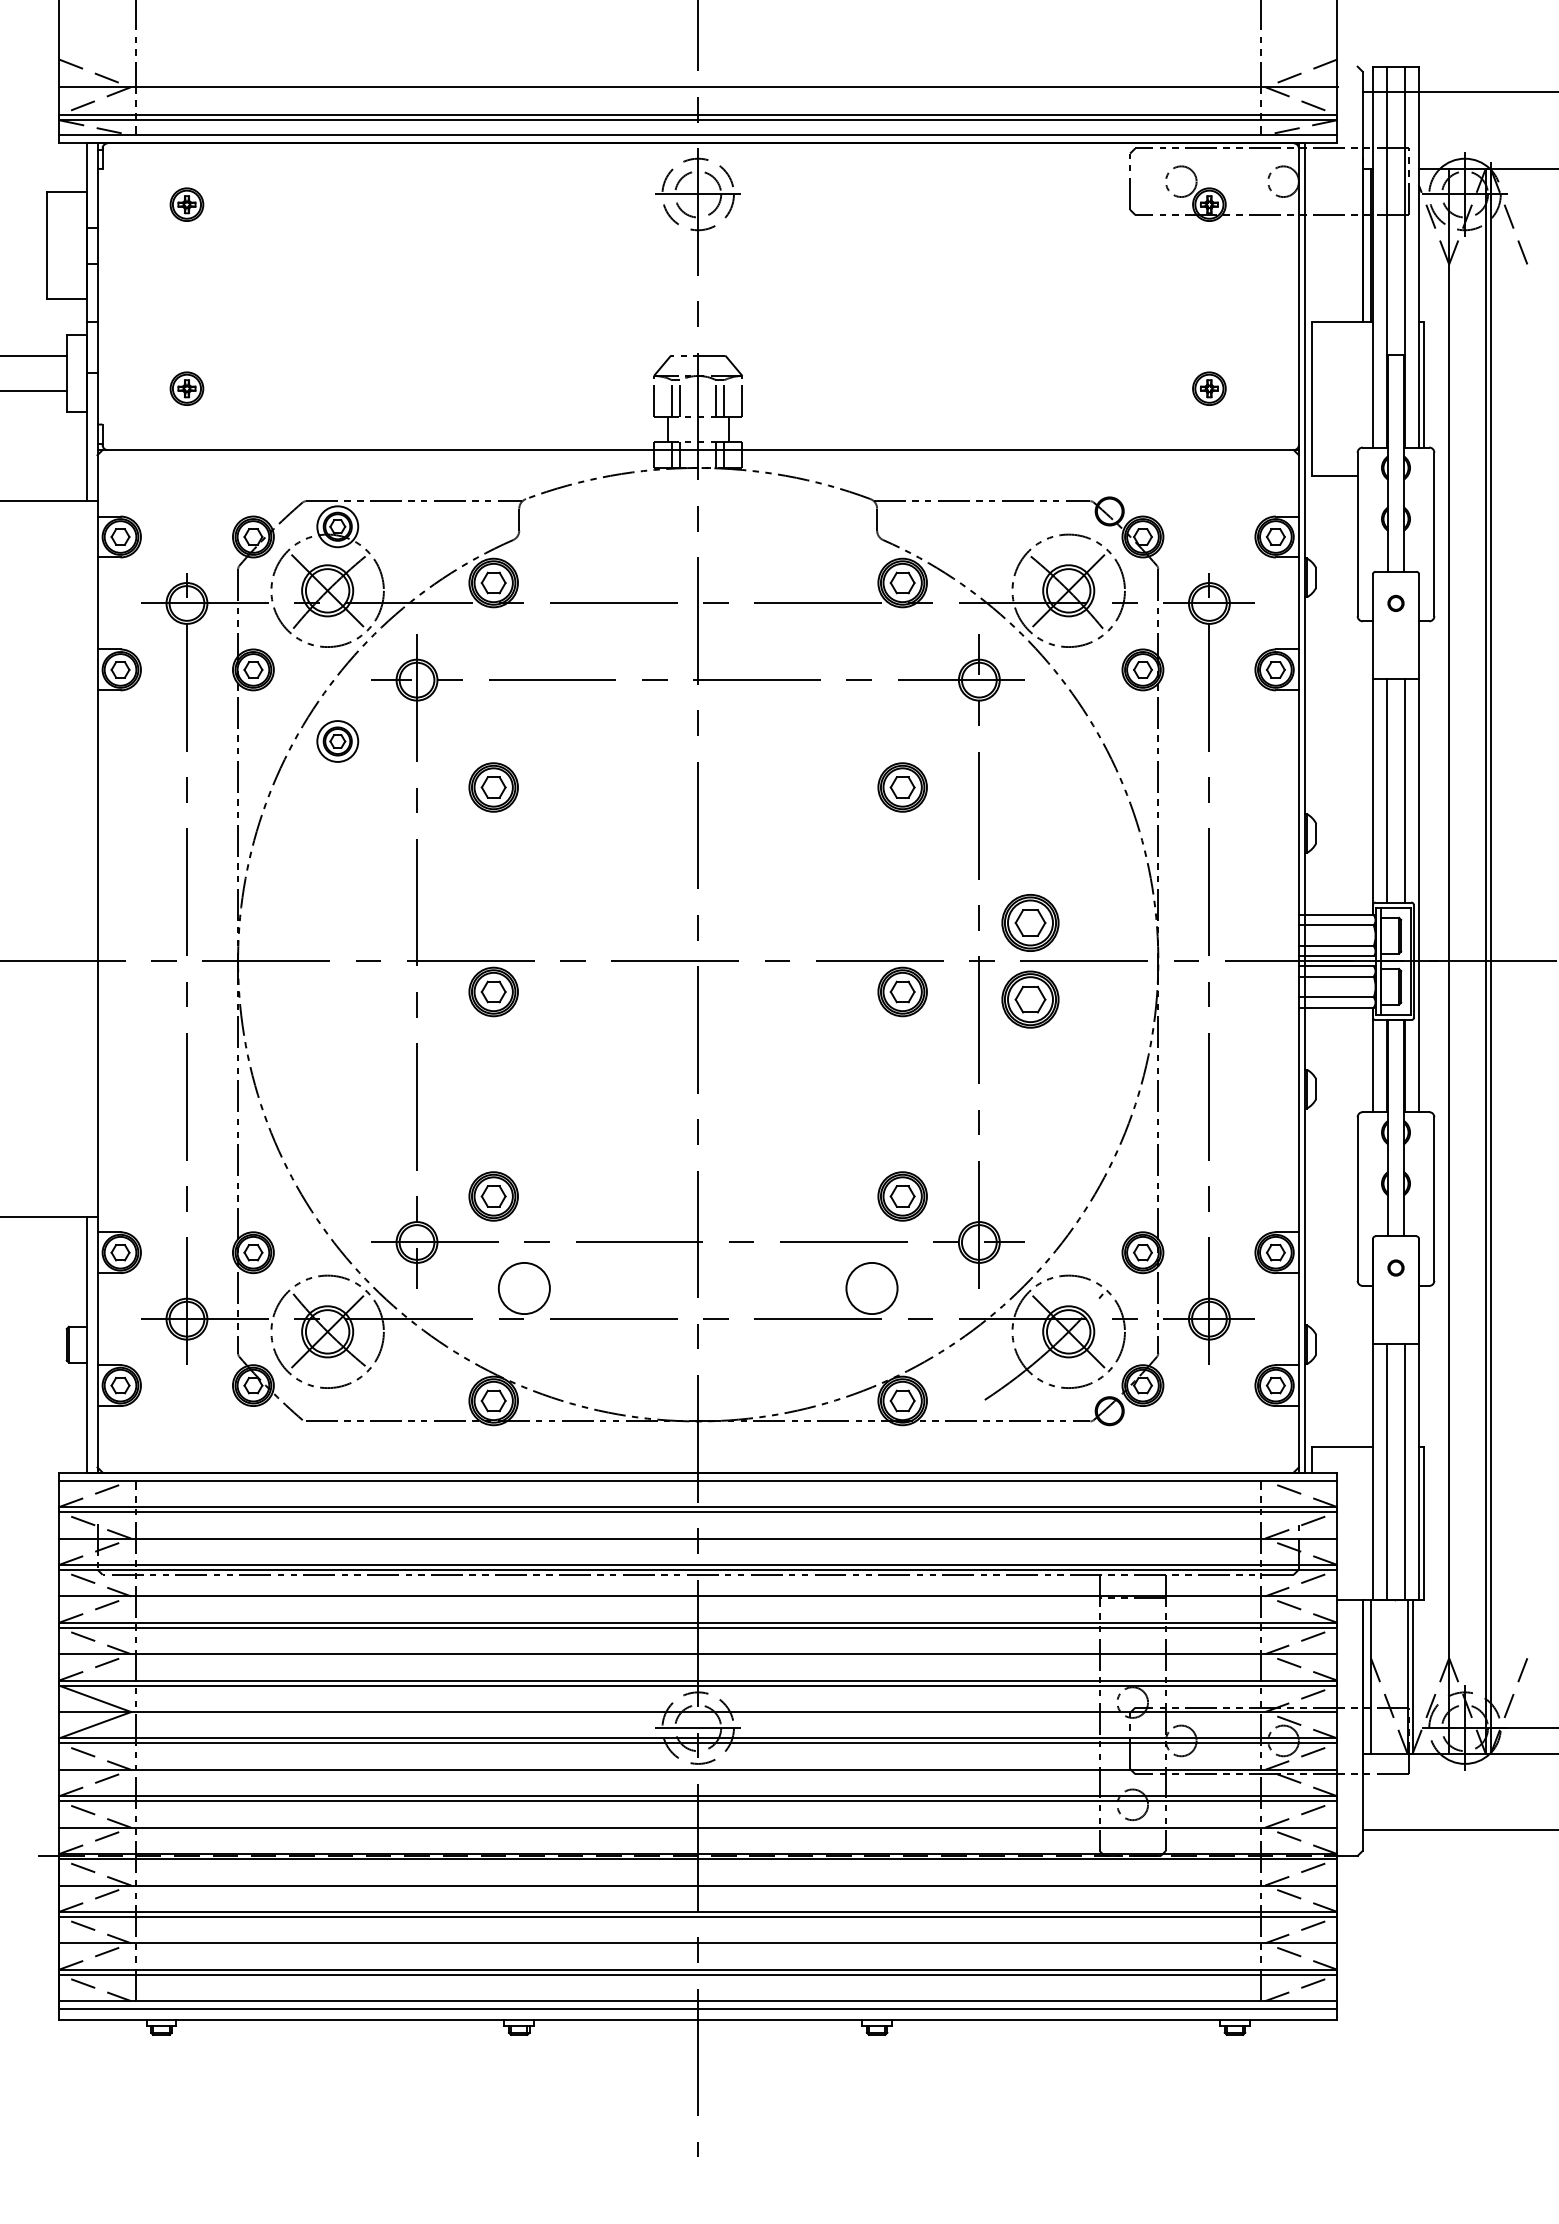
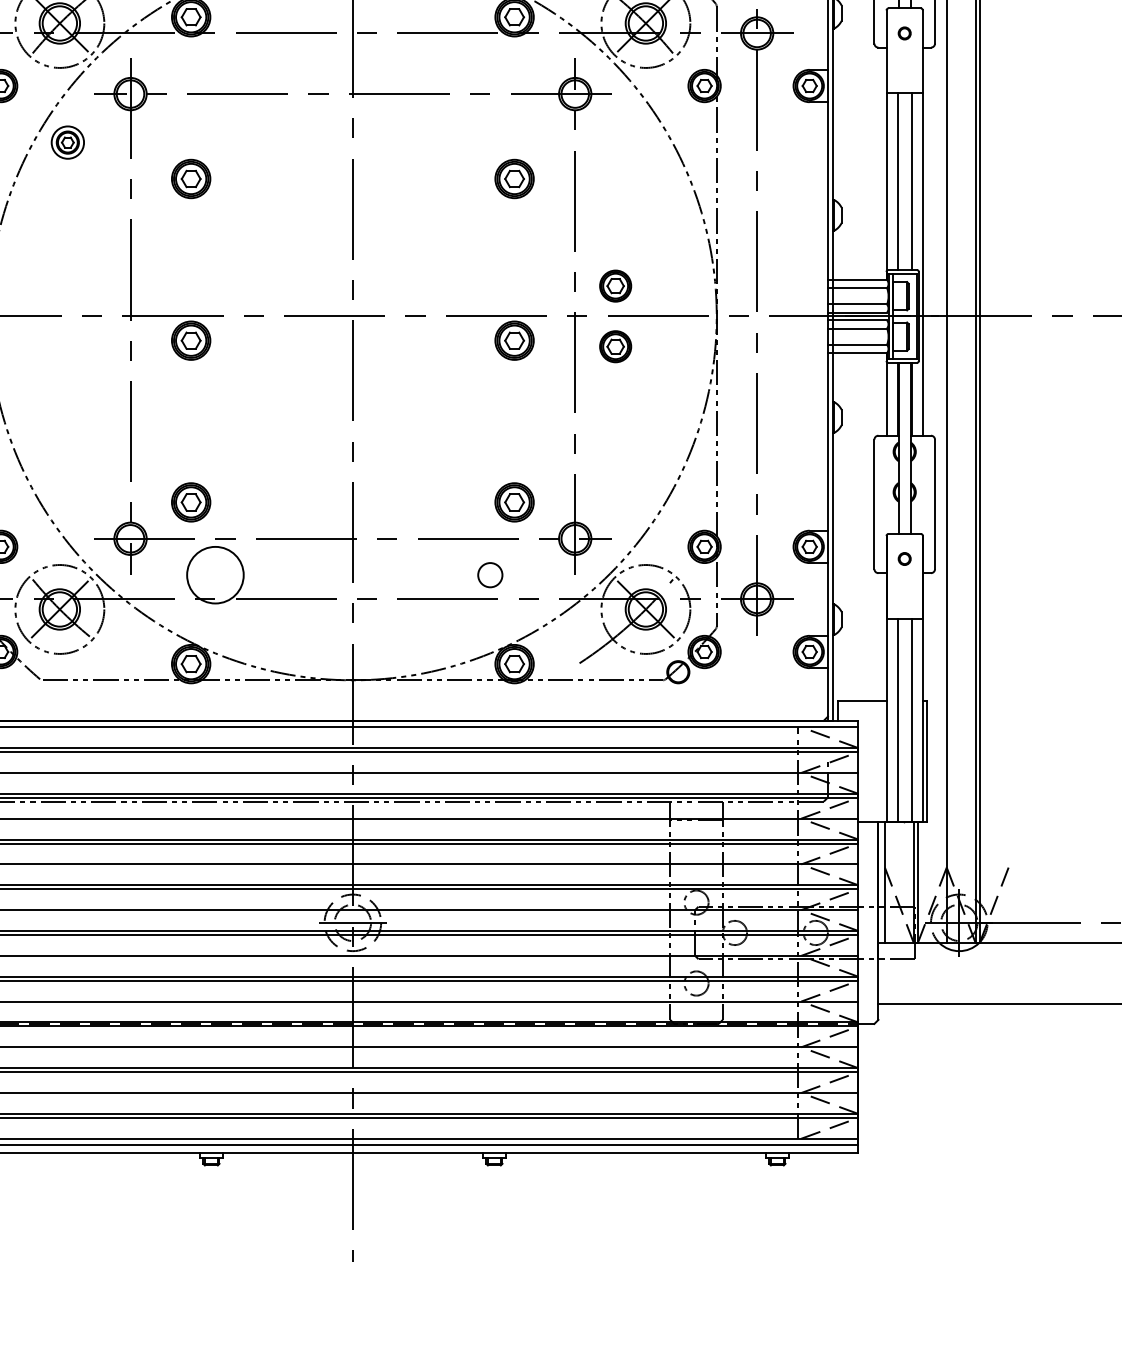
part: (1030, 922) -> (615, 285), size x0.7
part: (1030, 999) -> (615, 346), size x0.7
circle: (523, 1288) -> (214, 575), size x1.4
circle: (871, 1288) -> (489, 575), size x0.6

